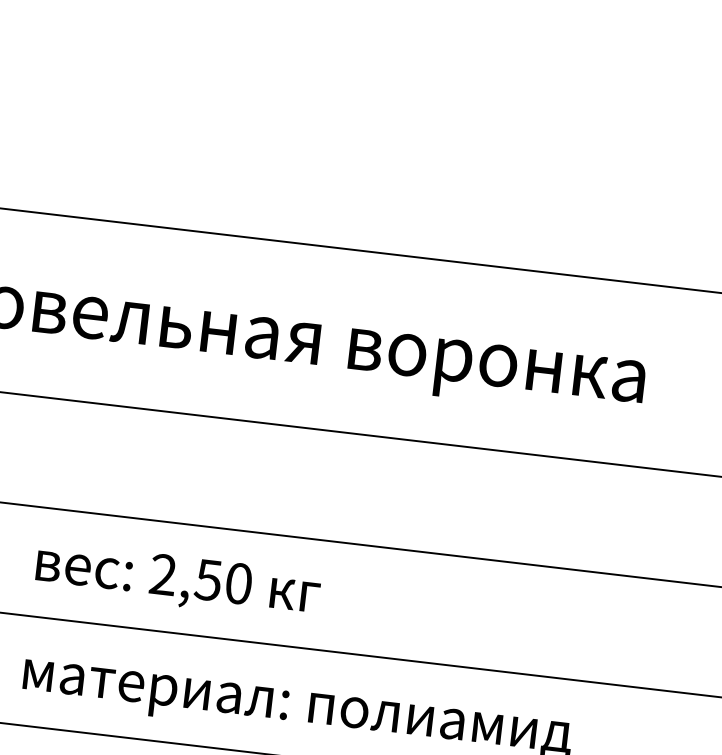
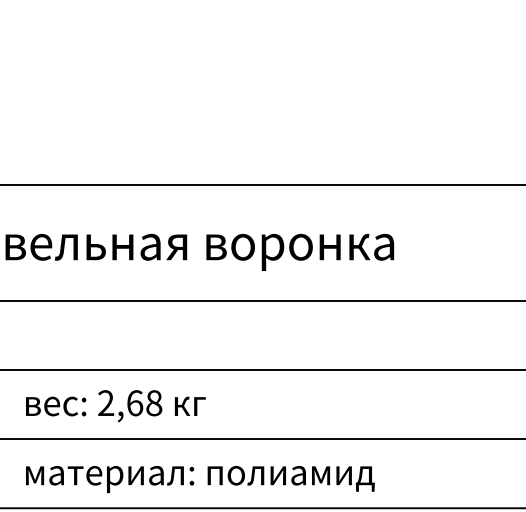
text: (223, 582) -> (144, 403), 2,50 -> 2,68

